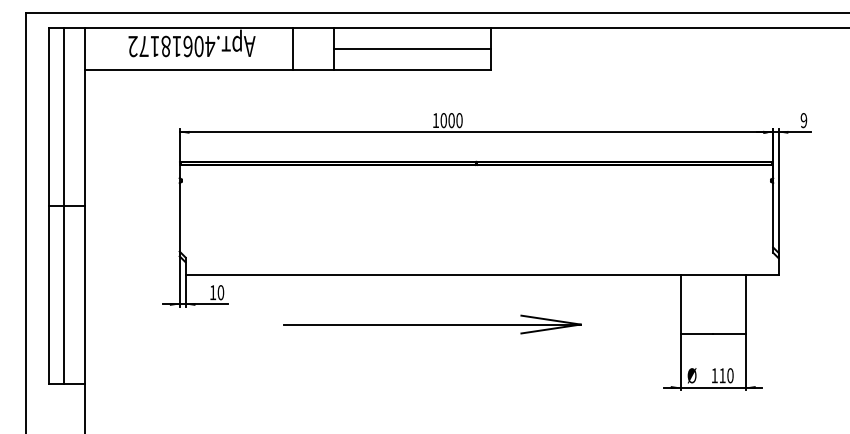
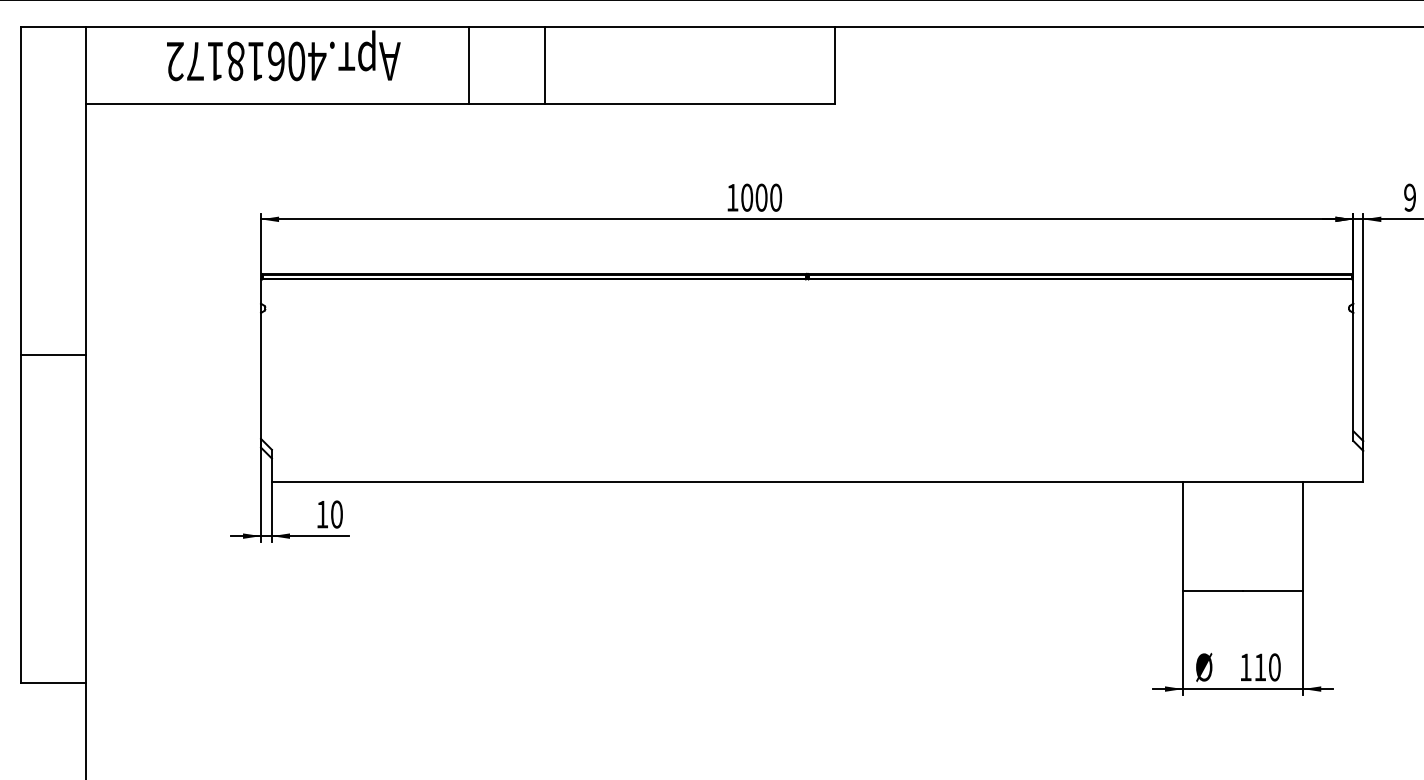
line: (412, 48) -> (689, 65), removed
line: (64, 206) -> (48, 355), removed
part: (432, 324) -> (726, 573), removed

